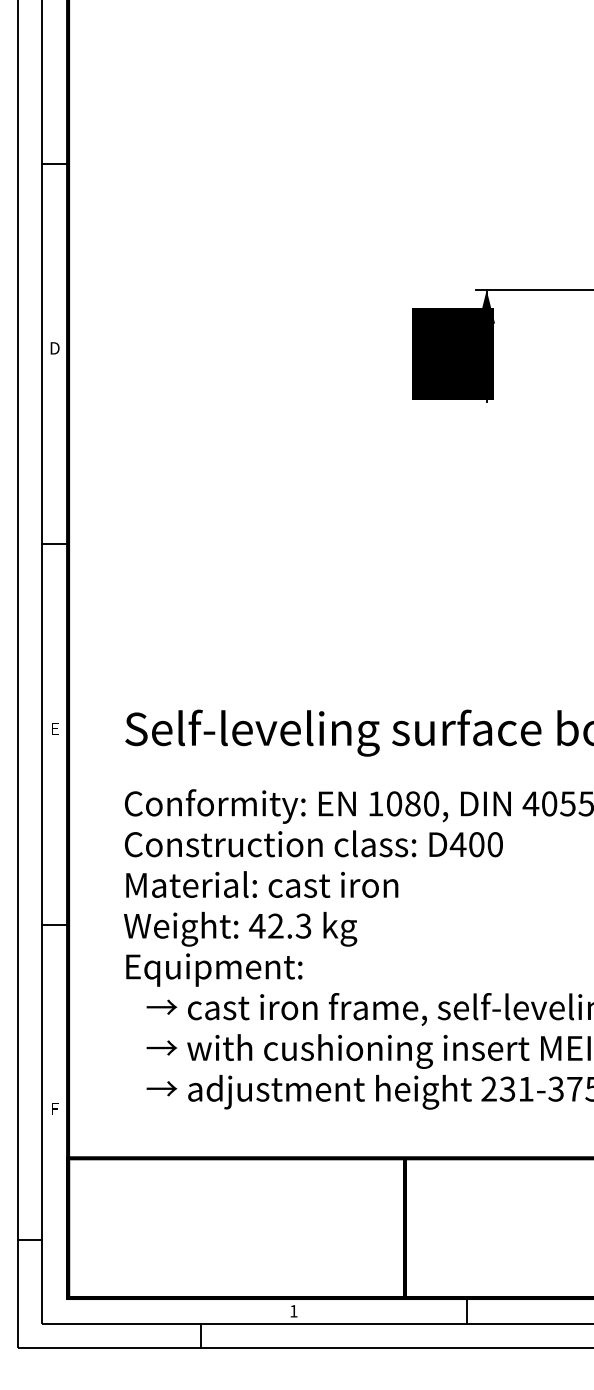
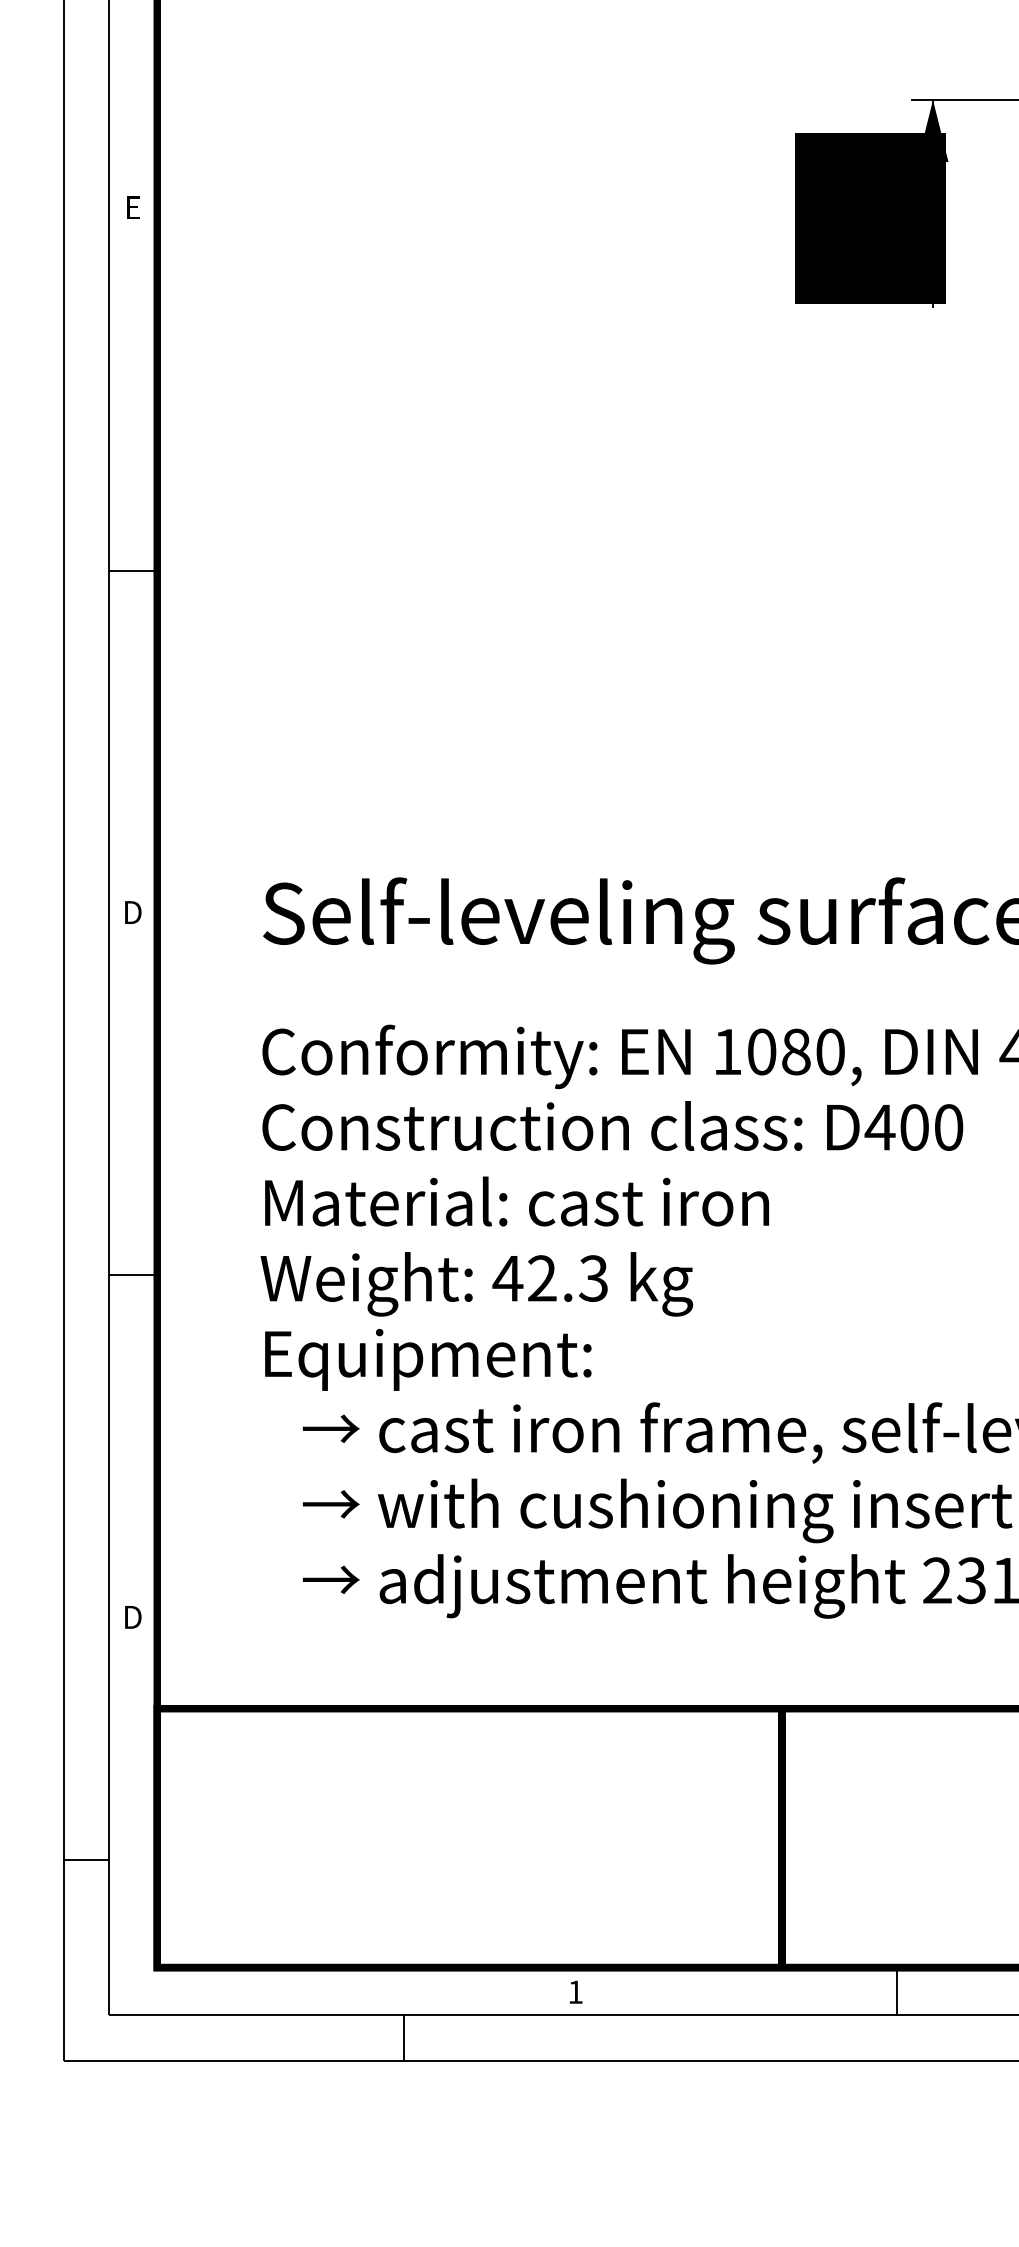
text: (54, 348) -> (132, 208), D -> E
text: (54, 728) -> (132, 912), E -> D
text: (54, 1108) -> (132, 1616), F -> D

